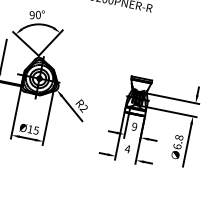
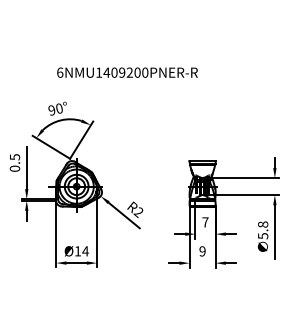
text: (134, 126) -> (205, 222), 9 -> 7
text: (36, 130) -> (85, 251), Ø15 -> Ø14
text: (177, 147) -> (263, 236), 6.8 -> 5.8
text: (127, 149) -> (202, 251), 4 -> 9

